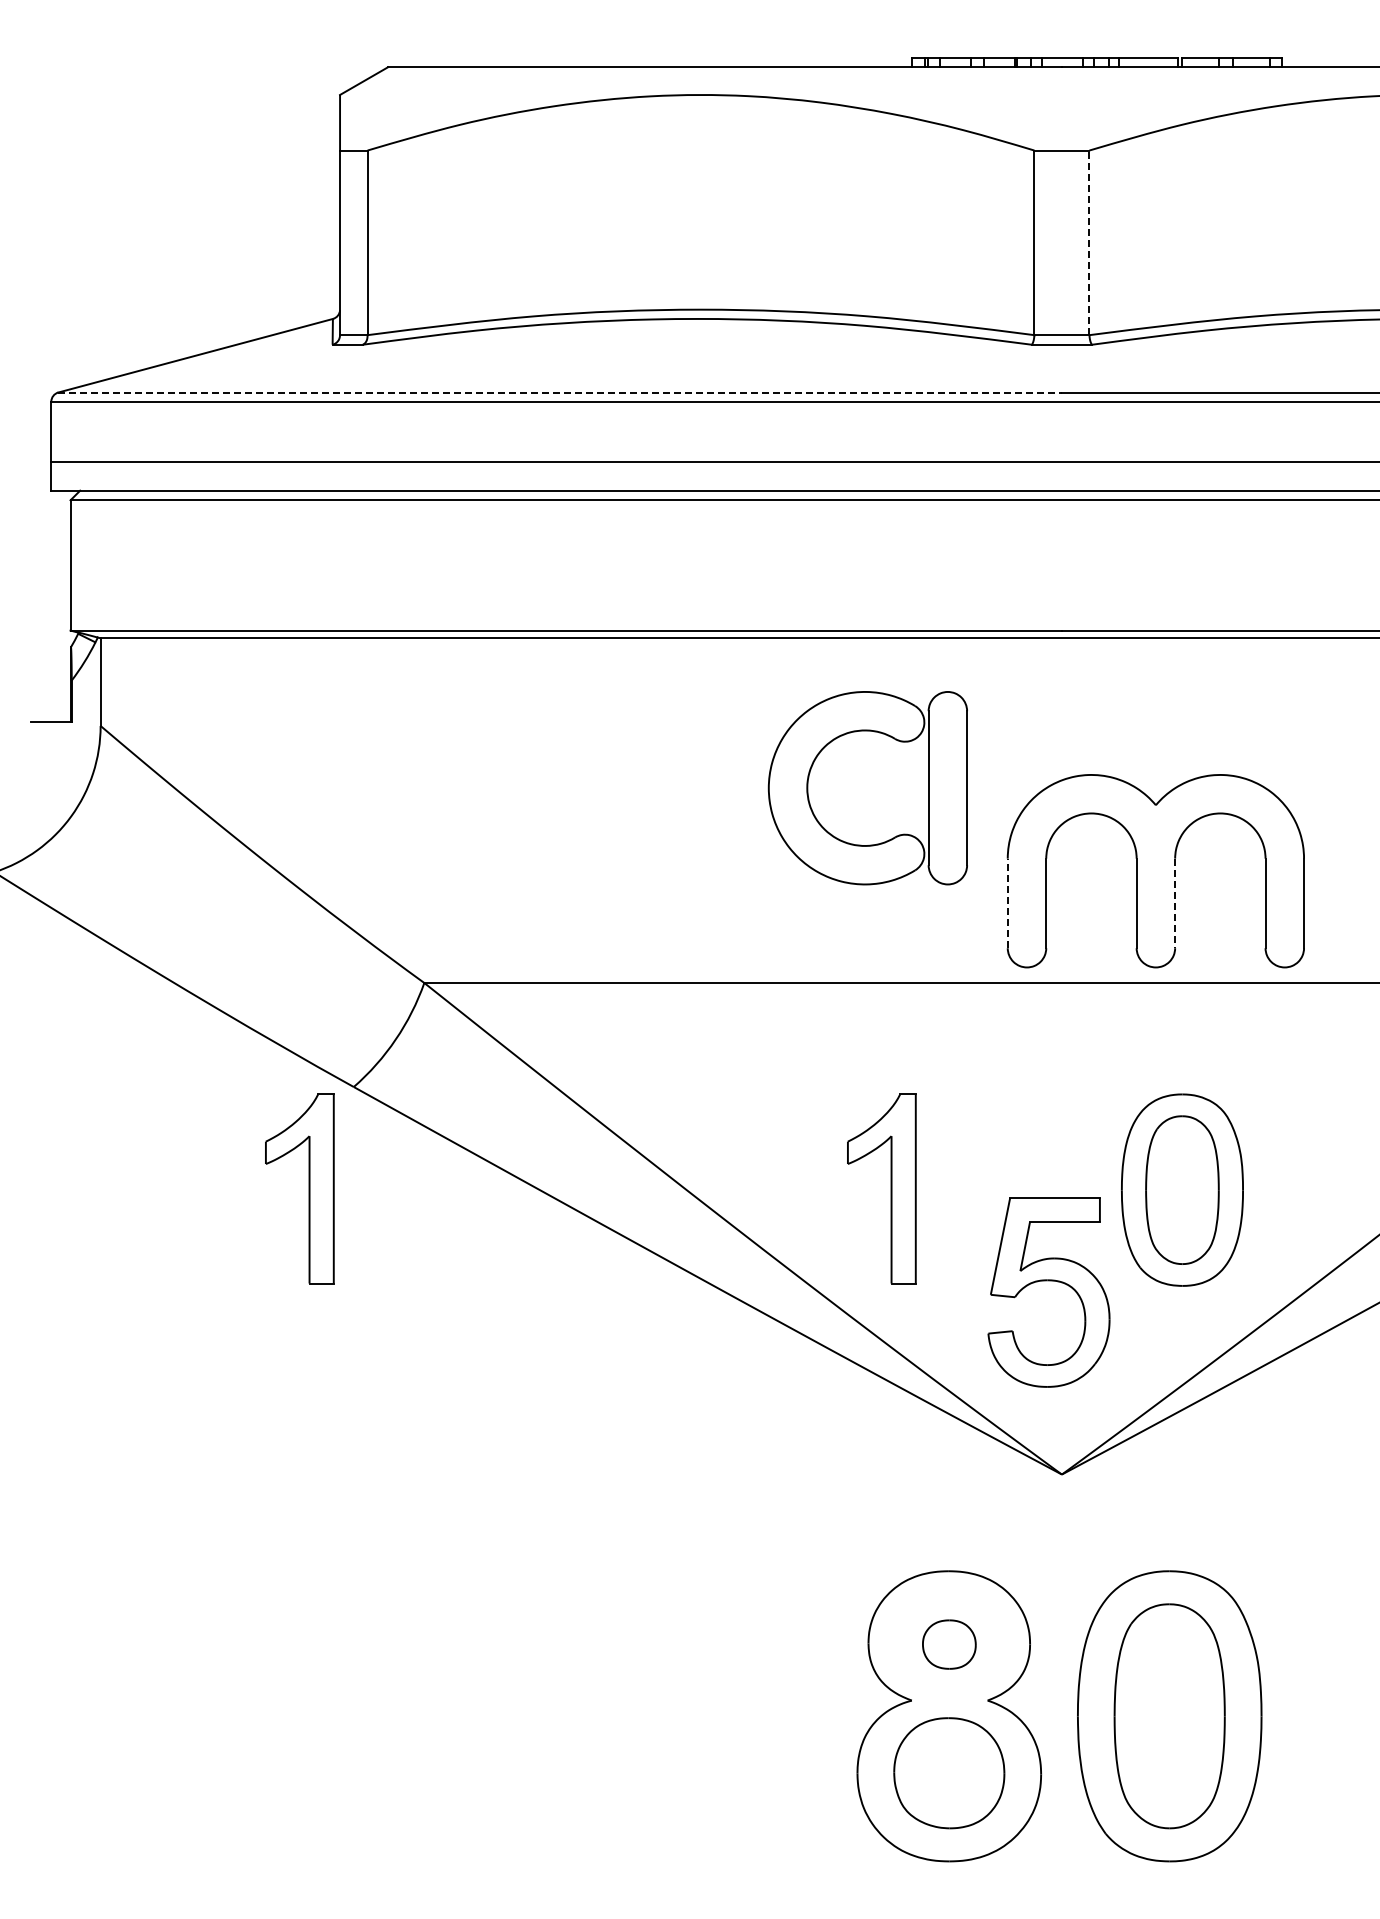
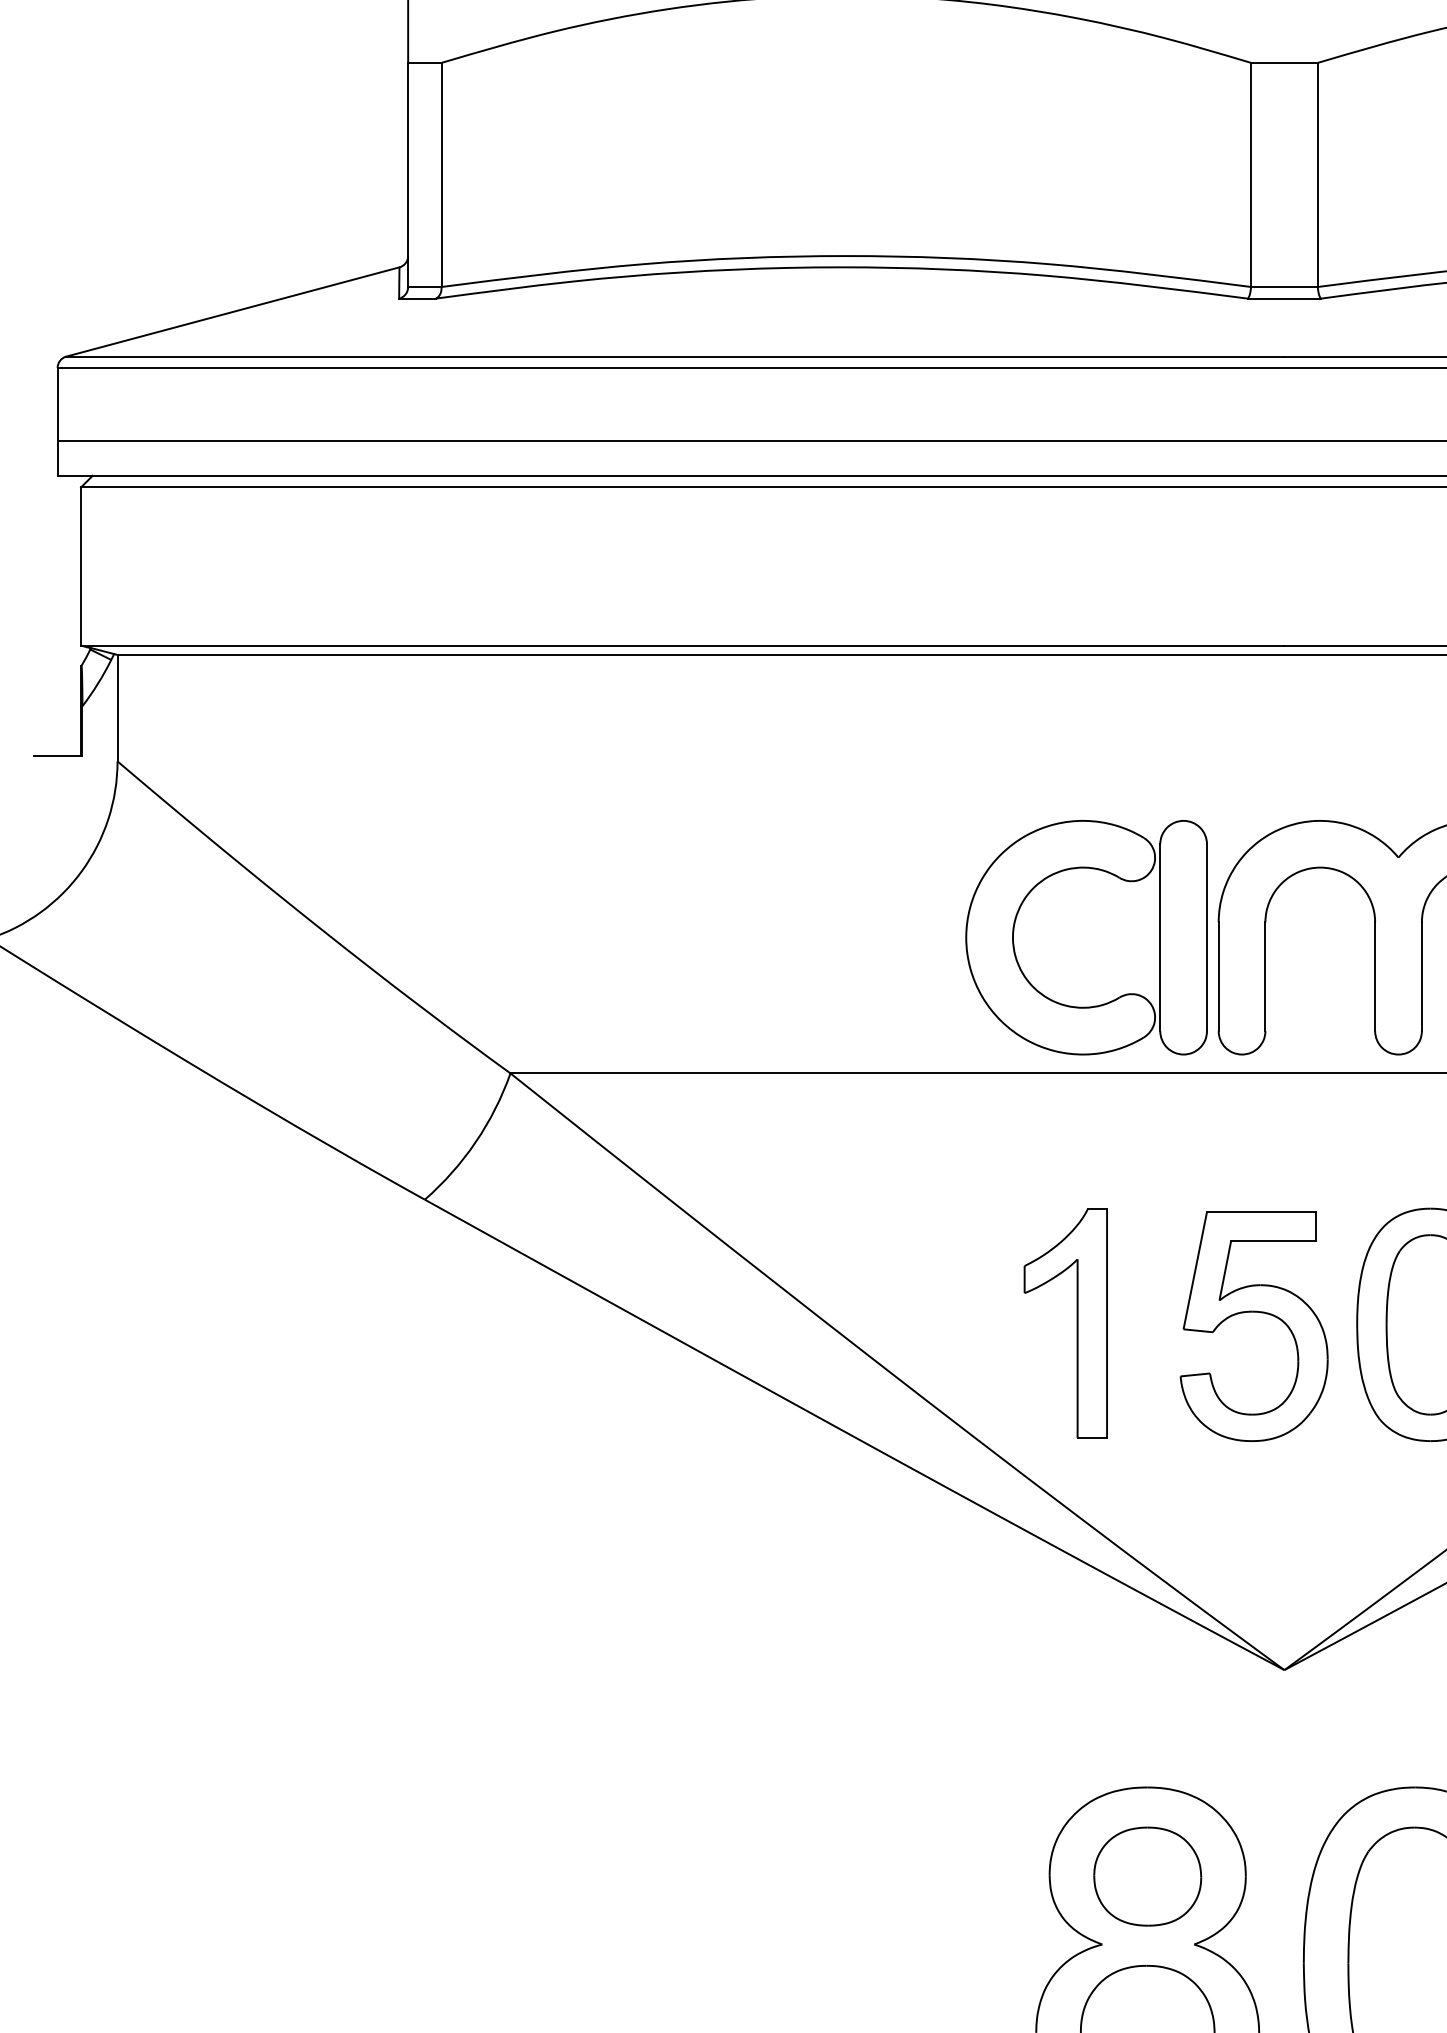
line: (1089, 242) -> (1317, 174), dashed -> solid
line: (560, 392) -> (675, 356), dashed -> solid
part: (894, 836) -> (1118, 996), moved
line: (1007, 903) -> (1218, 976), dashed -> solid
line: (1175, 903) -> (1422, 976), dashed -> solid
part: (308, 1188) -> (369, 1322), removed
part: (1048, 1281) -> (1253, 1313), moved
part: (949, 1644) -> (1147, 1876), size x1.67

